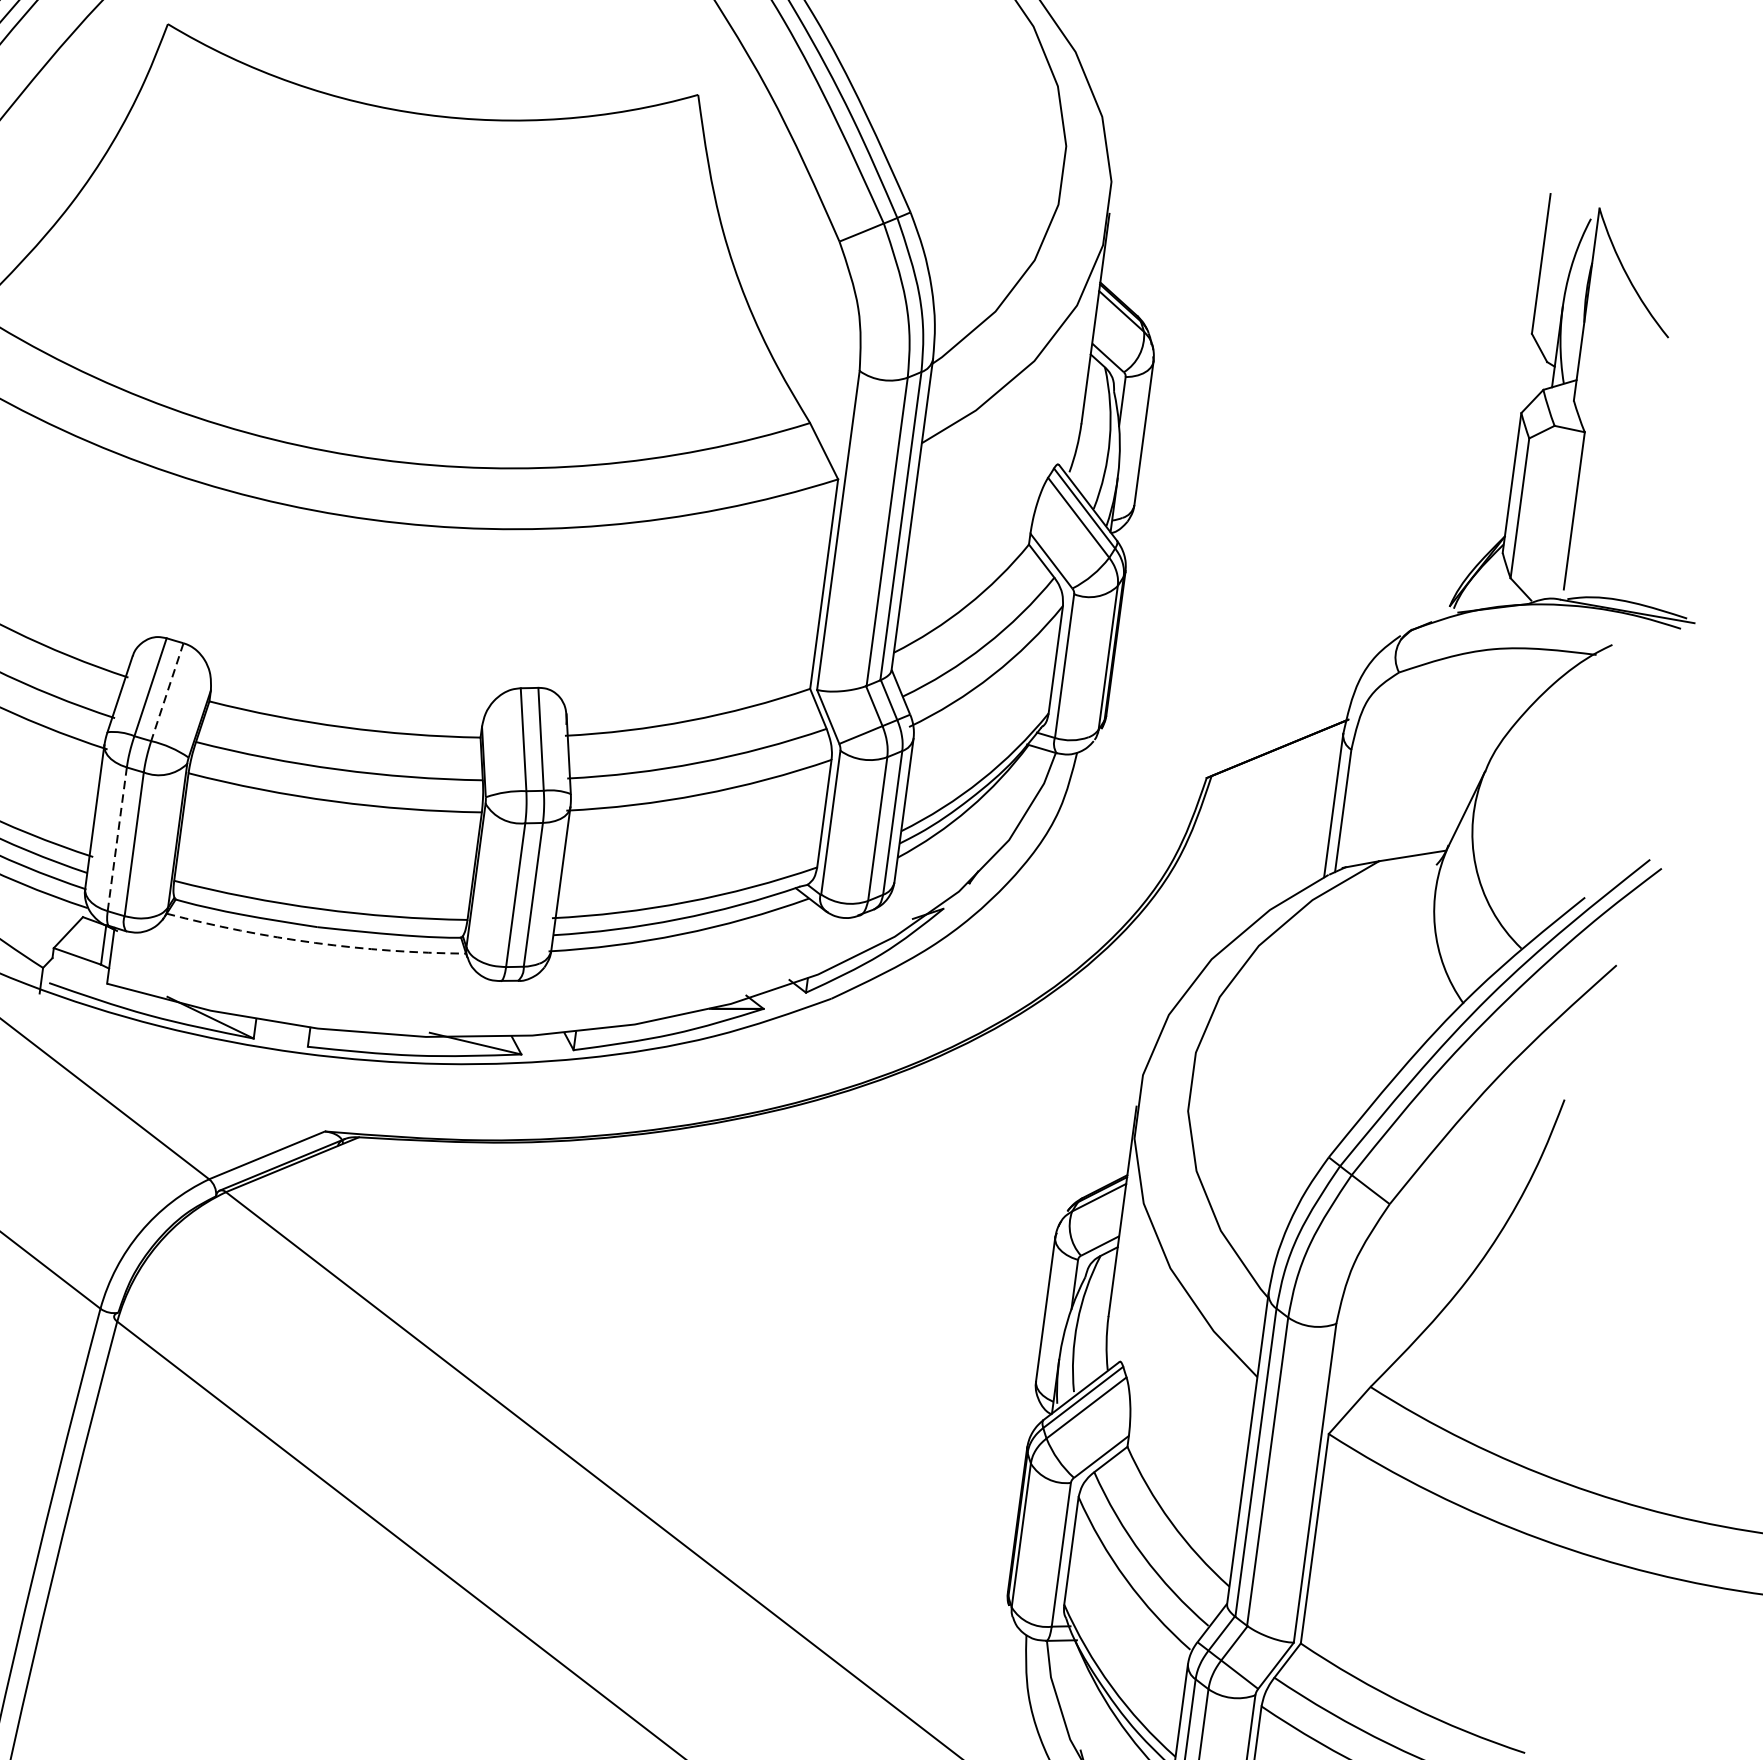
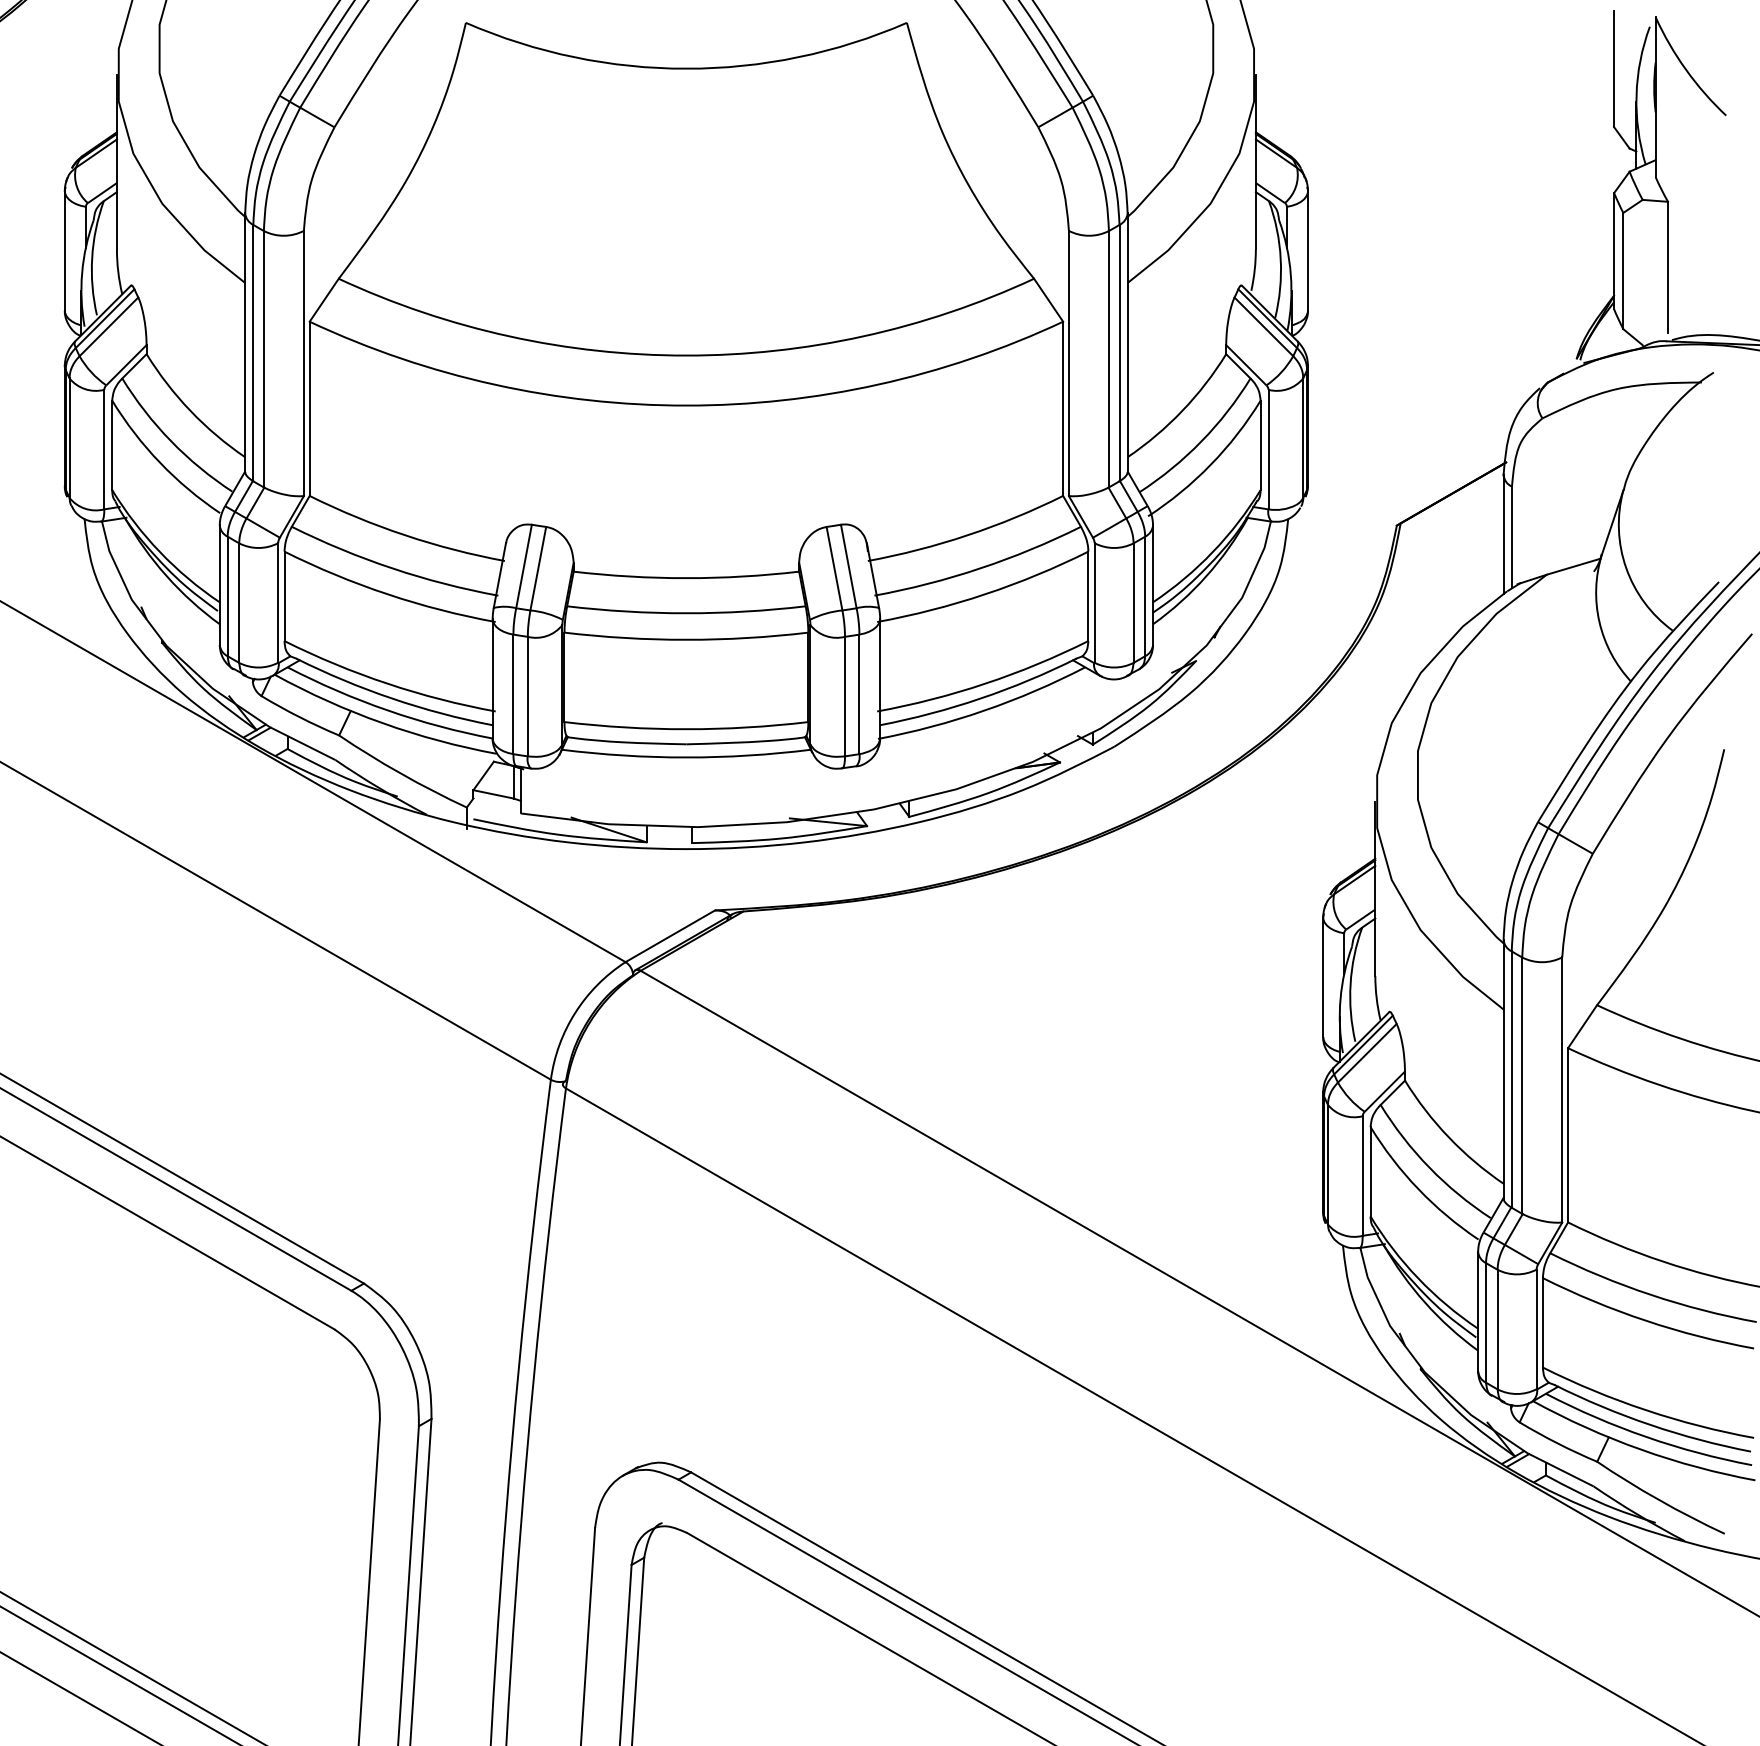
line: (167, 693) -> (538, 569), dashed -> solid
line: (117, 839) -> (513, 694), dashed -> solid
arc: (315, 942) -> (686, 757), dashed -> solid

